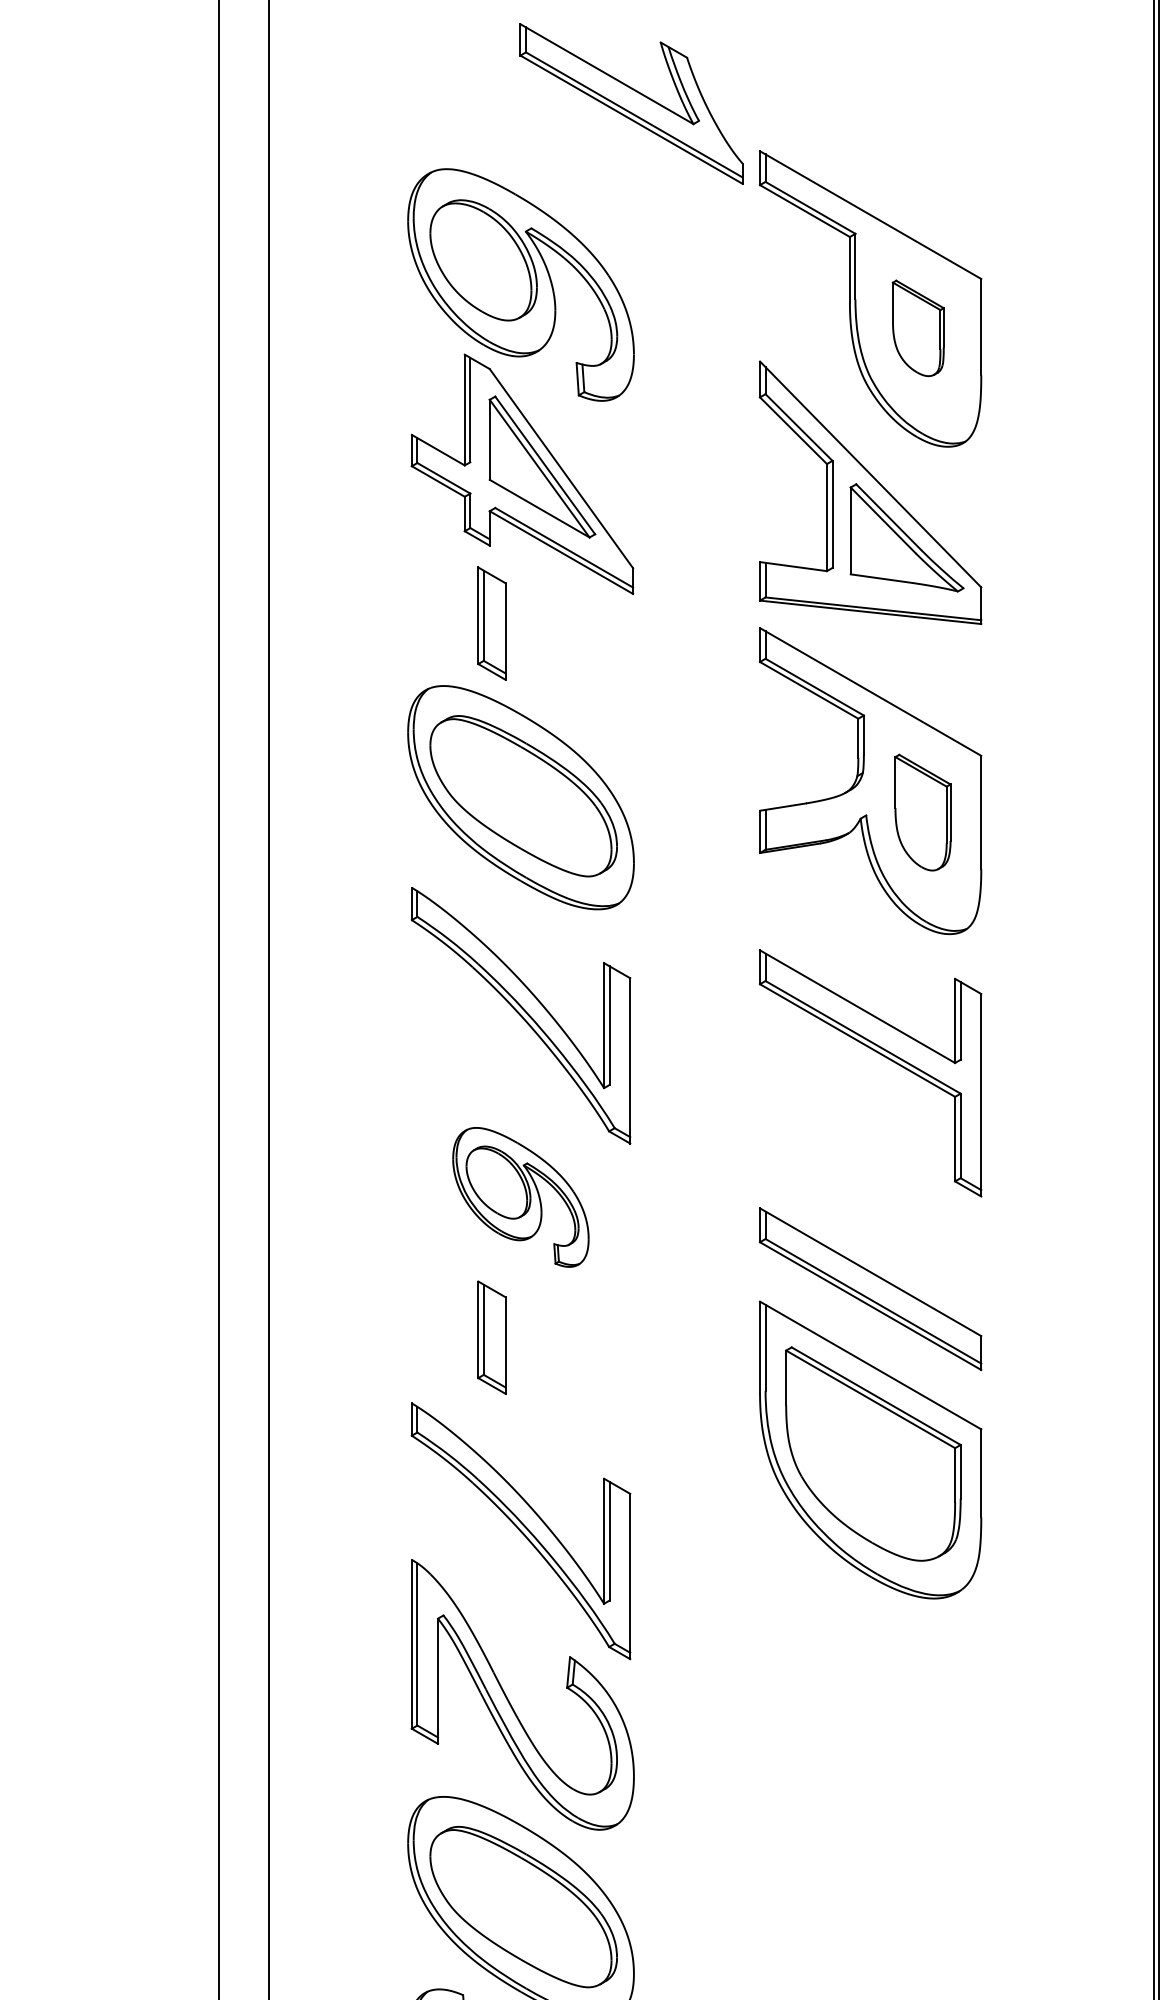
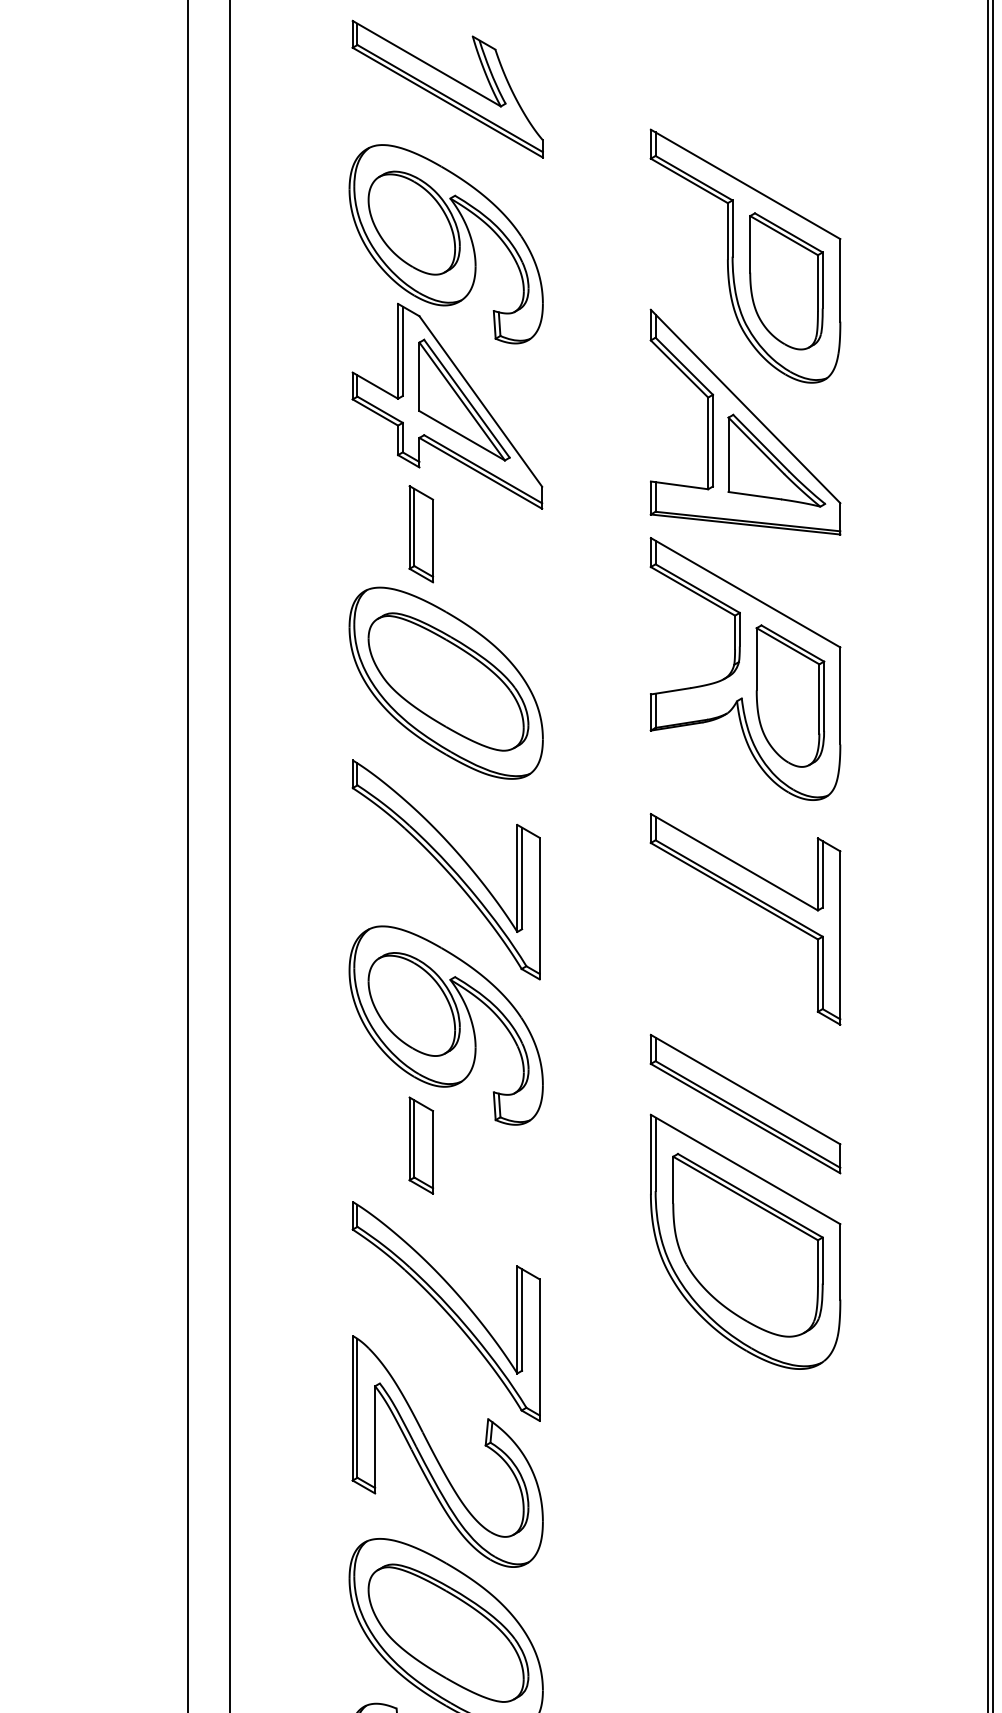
part: (631, 103) -> (447, 88), moved
part: (918, 328) -> (786, 281), size x1.67
part: (923, 811) -> (790, 695), size x1.43
part: (520, 1197) -> (445, 1025), size x1.67

